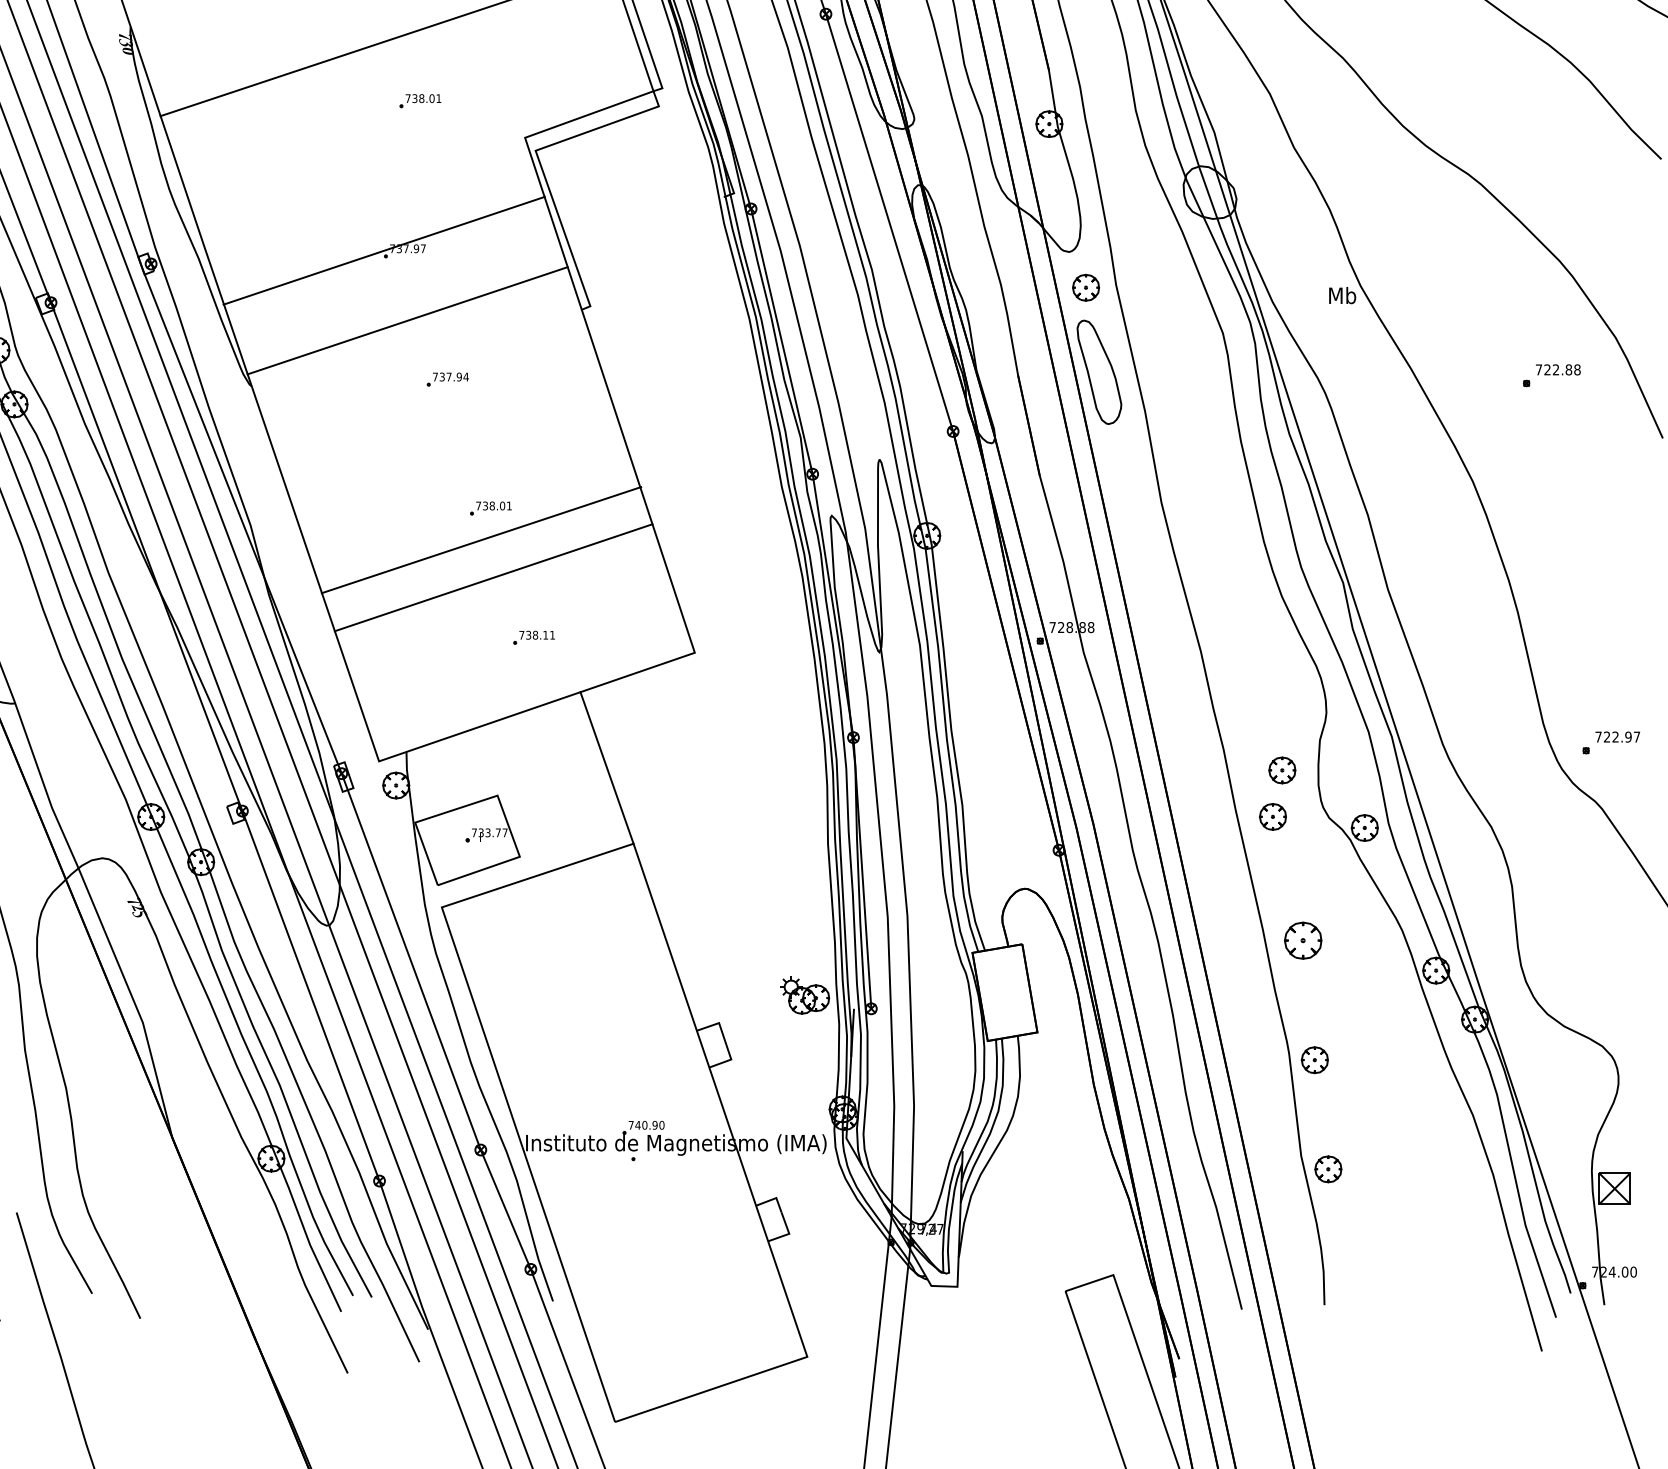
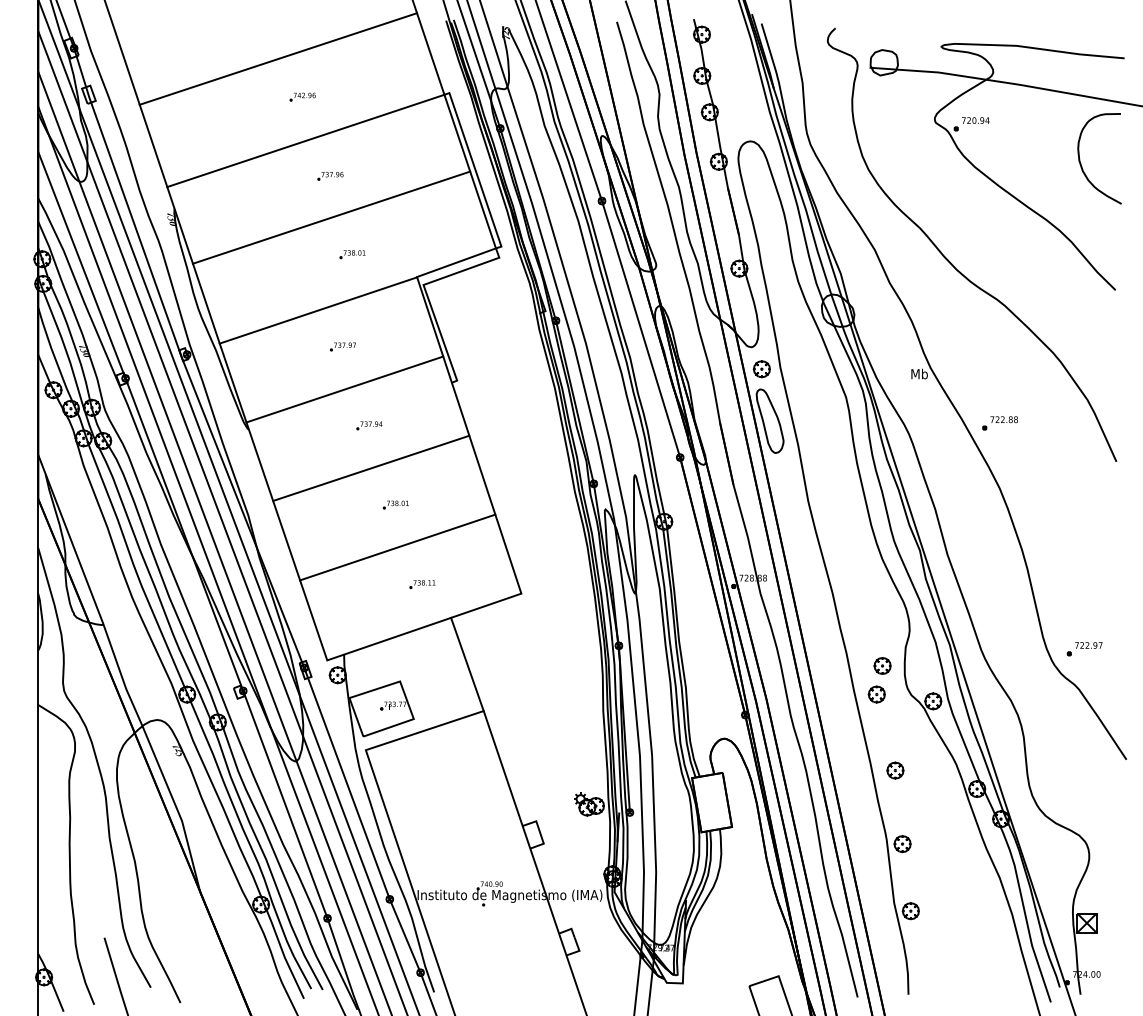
line: (384, 250) -> (318, 310), moved
part: (1550, 376) -> (999, 423), moved
line: (481, 540) -> (371, 468), moved
part: (1303, 940) -> (895, 770), size x0.71

